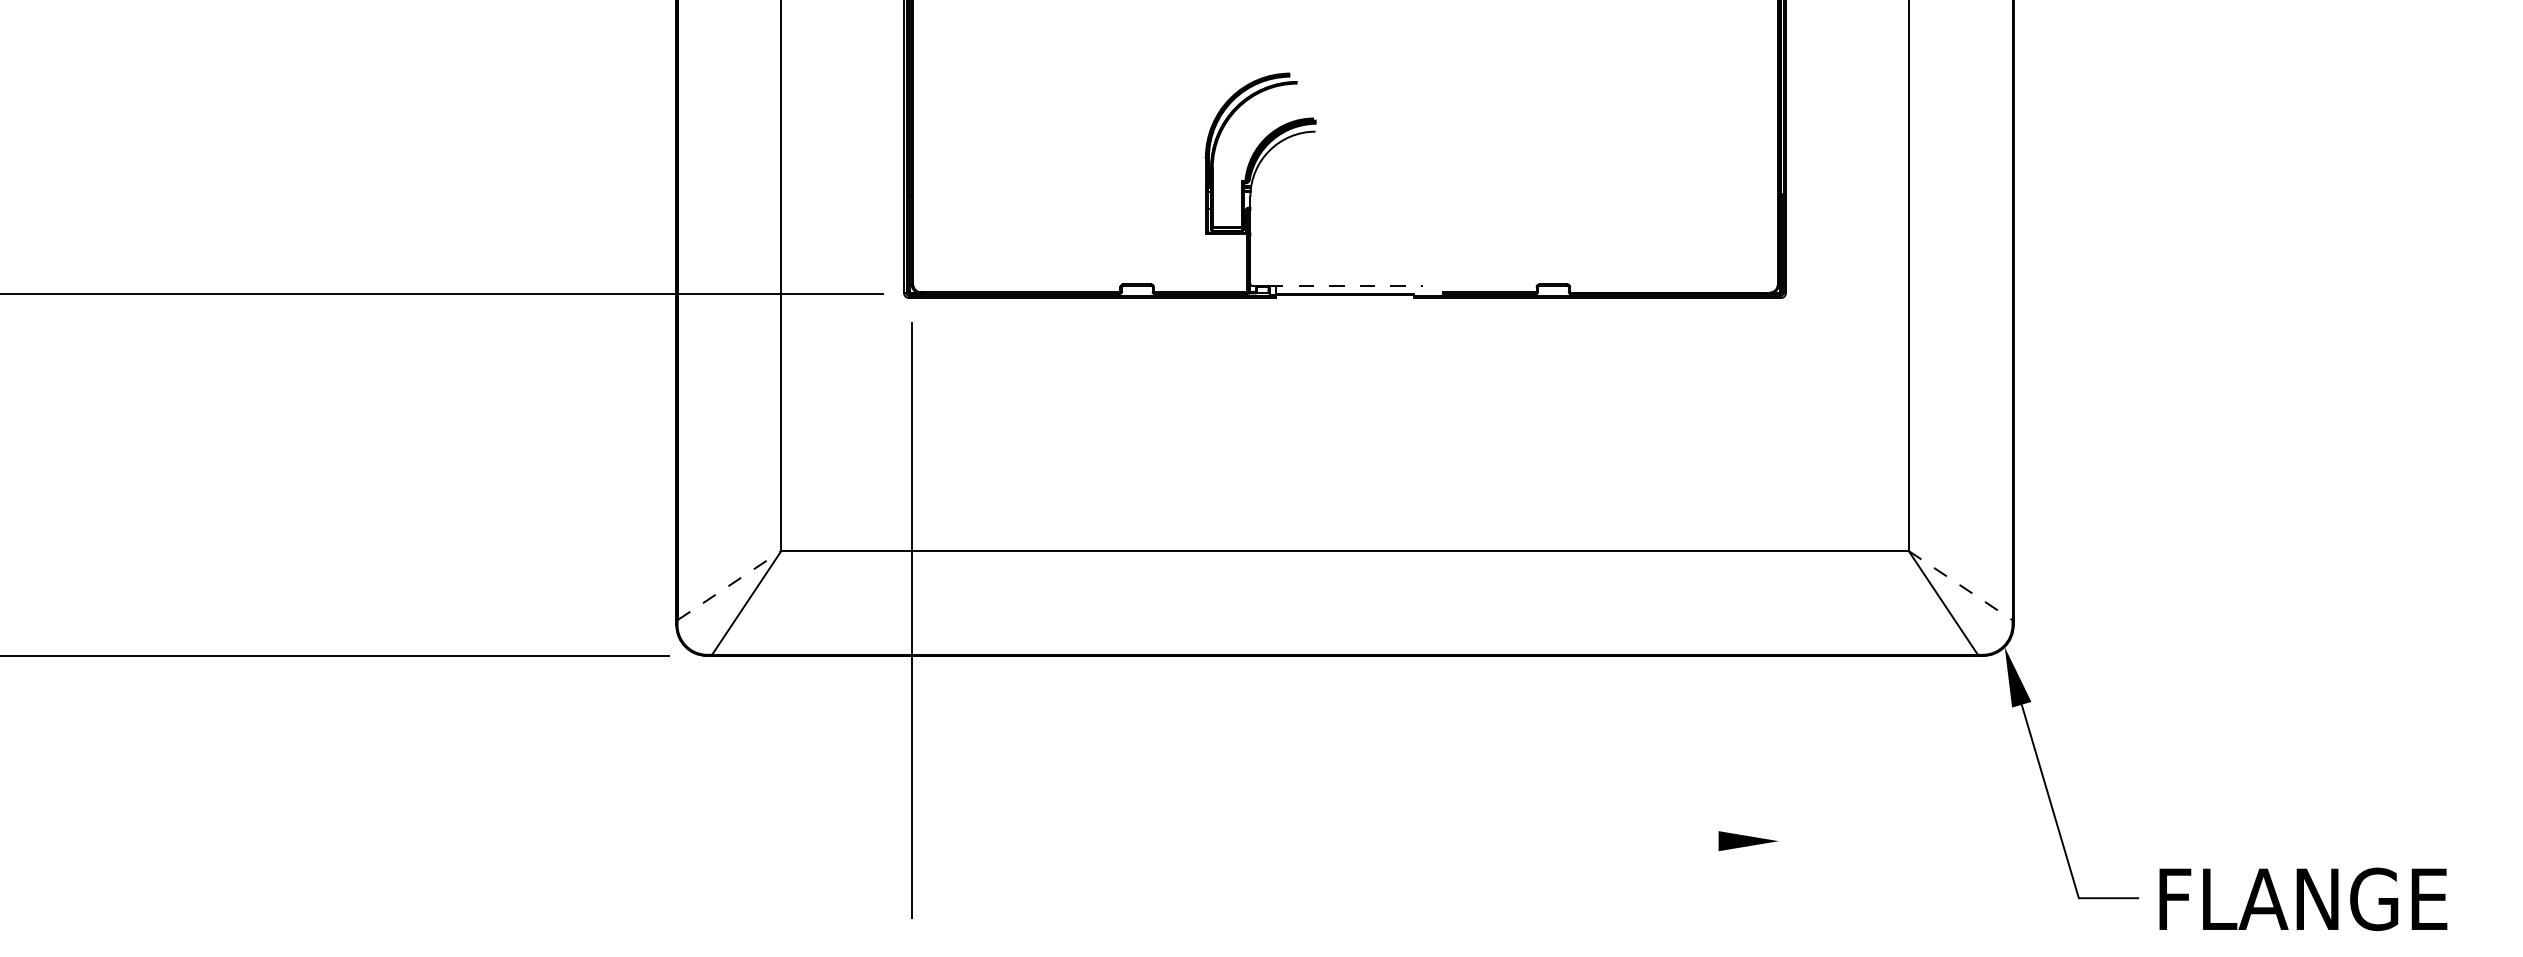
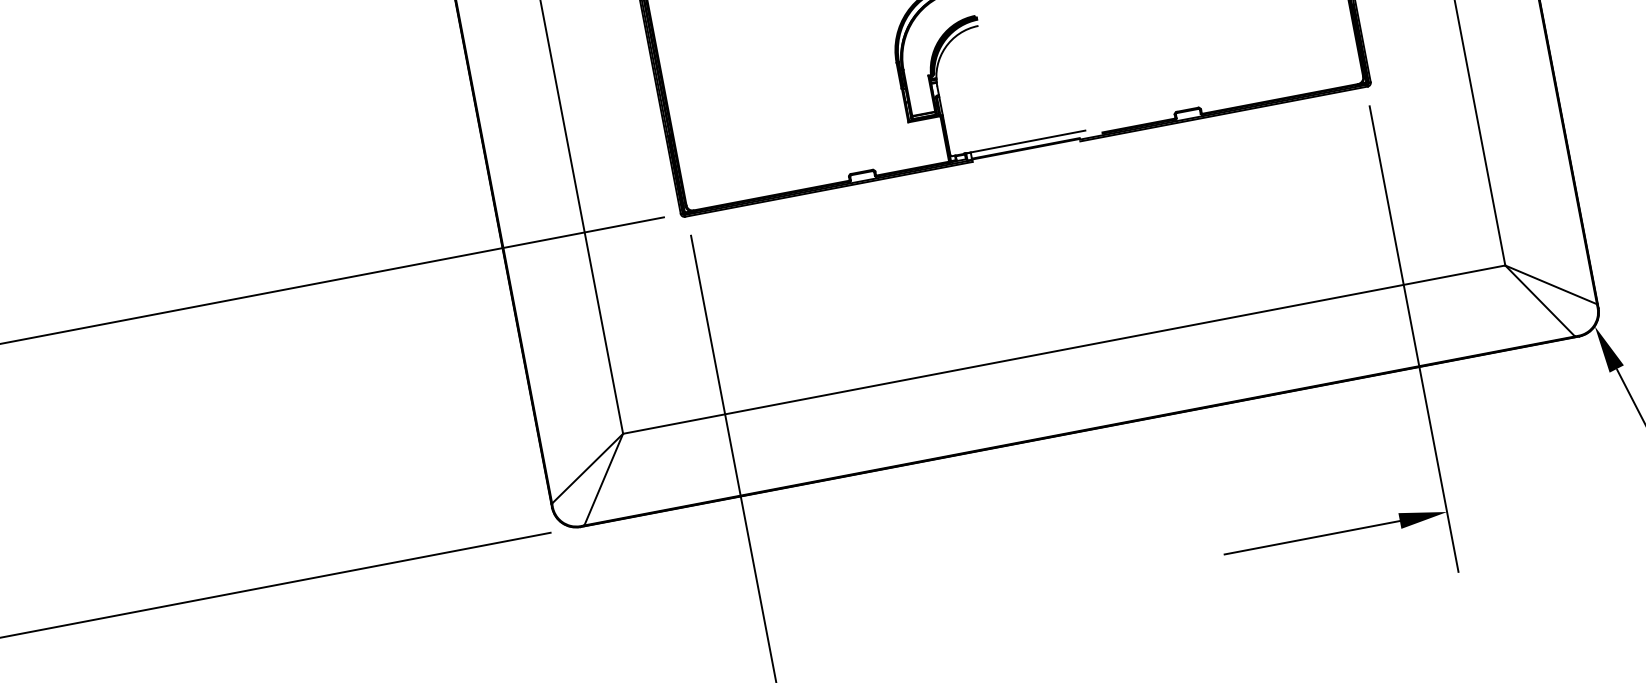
line: (1345, 285) -> (1024, 141), dashed -> solid
line: (729, 585) -> (587, 468), dashed -> solid
line: (1961, 585) -> (1551, 284), dashed -> solid
line: (1778, 619) -> (1413, 338), added
line: (1606, 841) -> (1312, 538), added

